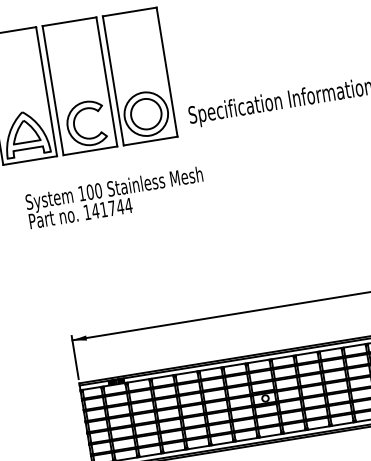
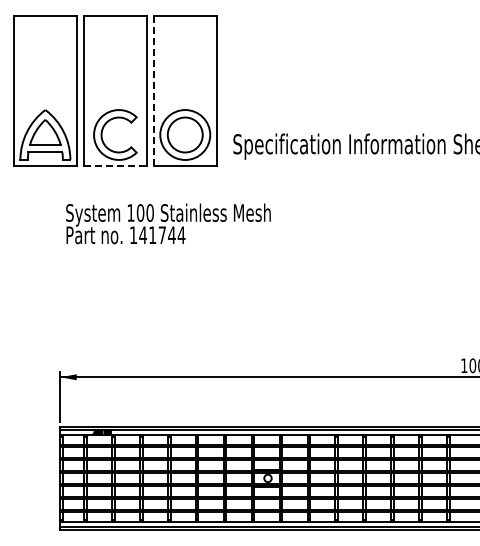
line: (113, 81) -> (154, 91), solid -> dashed
line: (90, 151) -> (115, 166), solid -> dashed
text: (115, 197) -> (168, 223), moved

